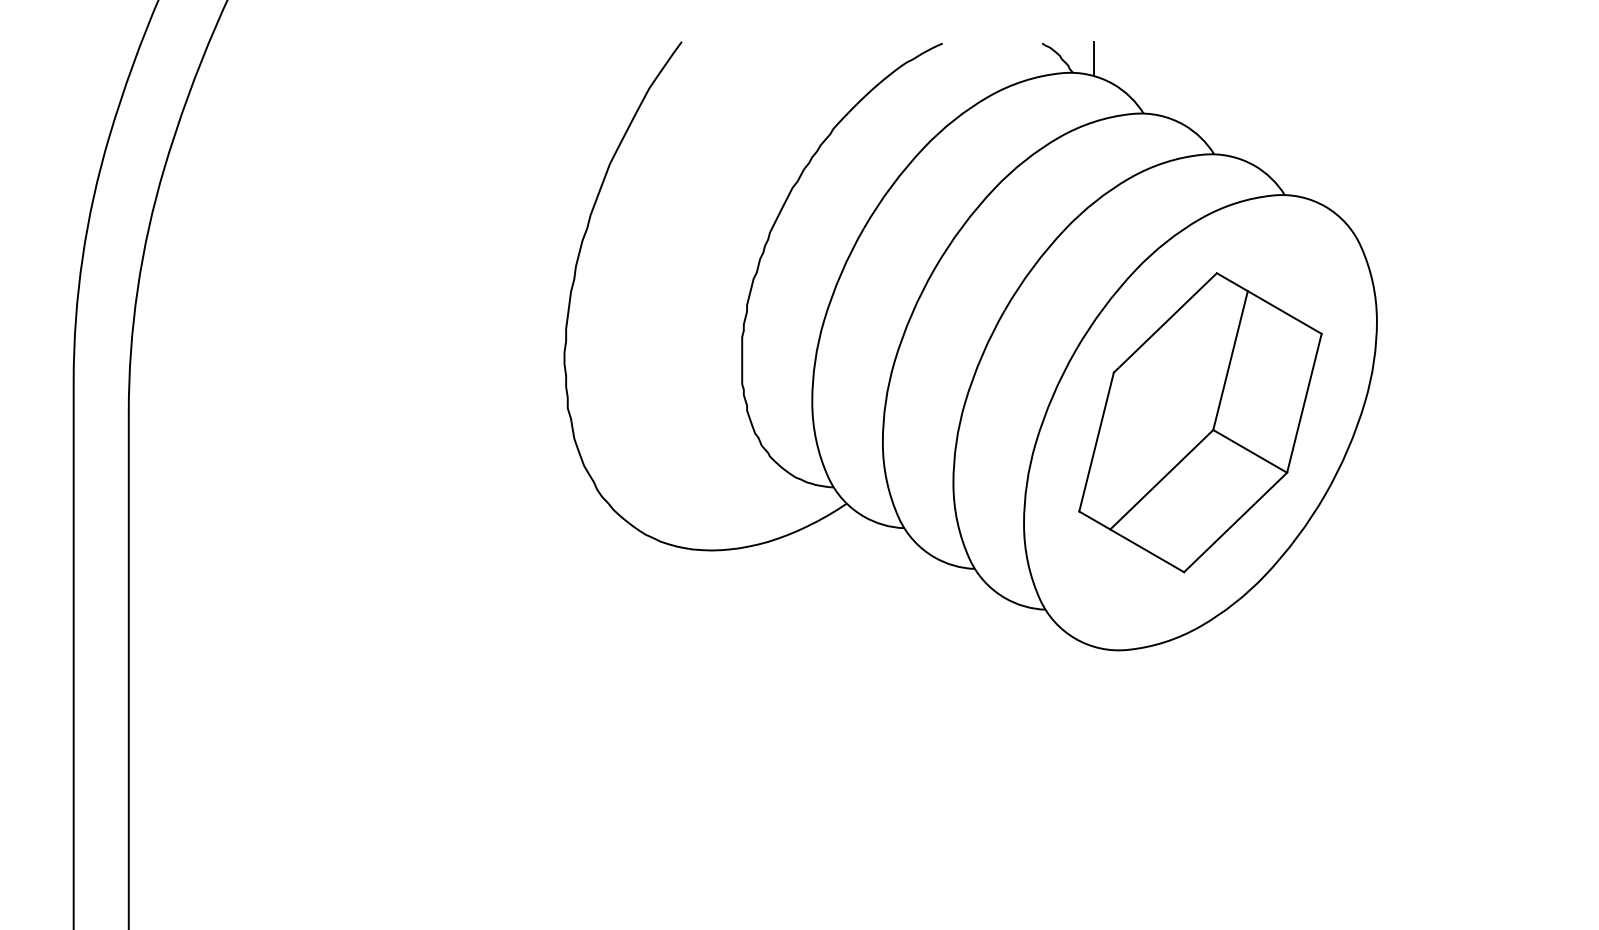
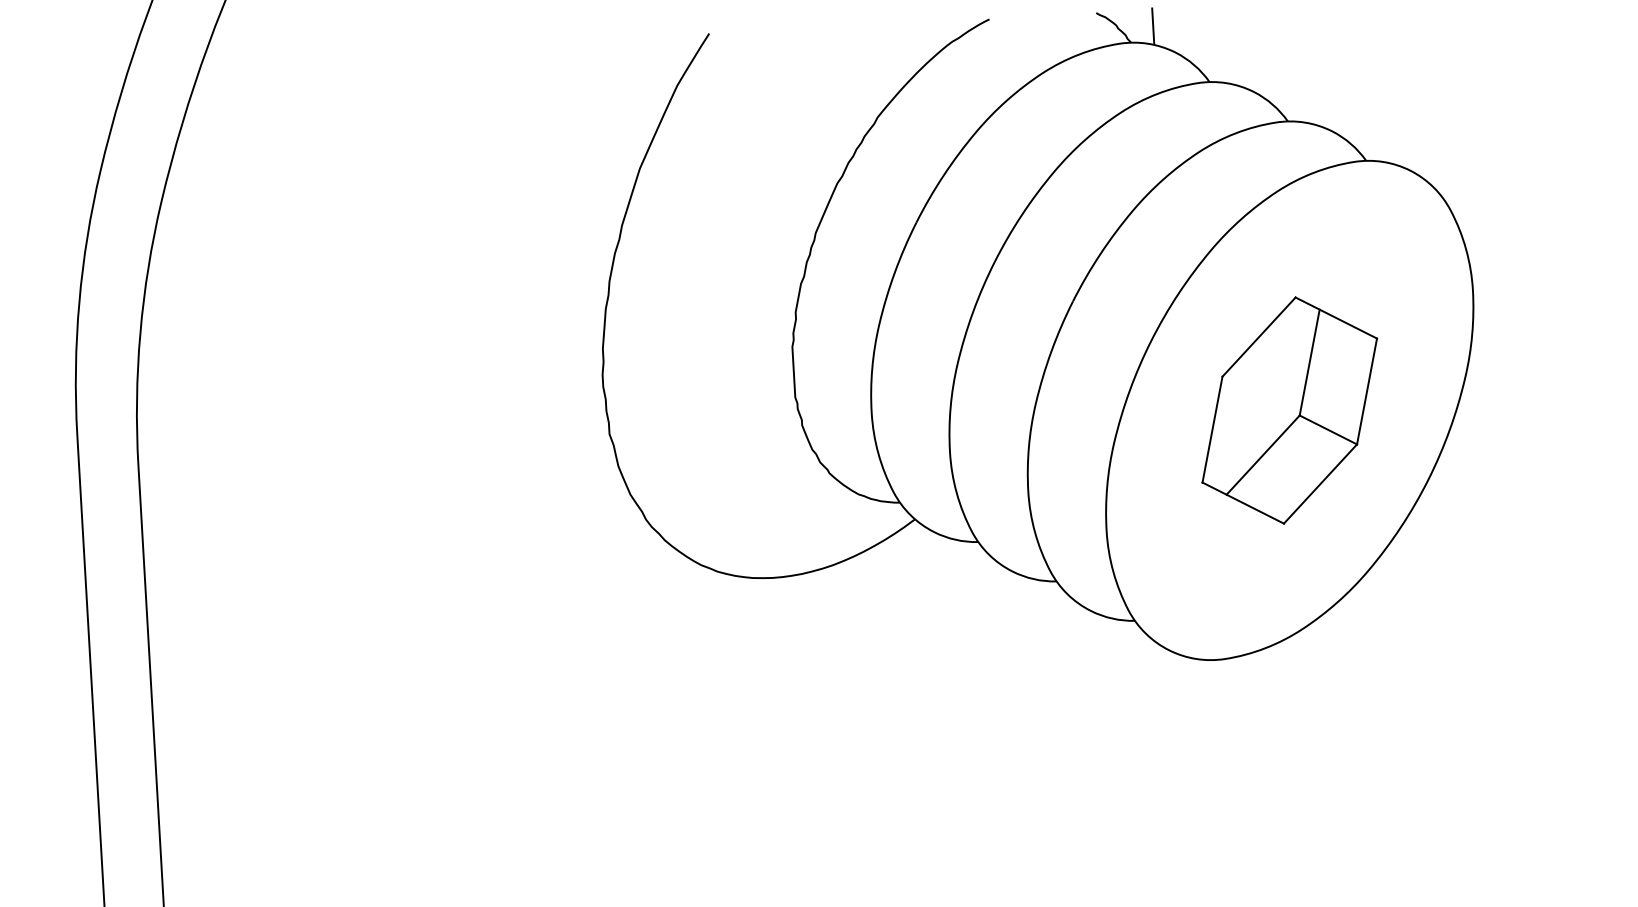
part: (1200, 422) -> (1289, 410), size x0.7

